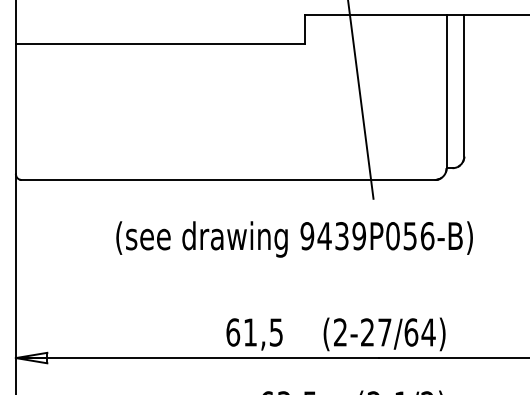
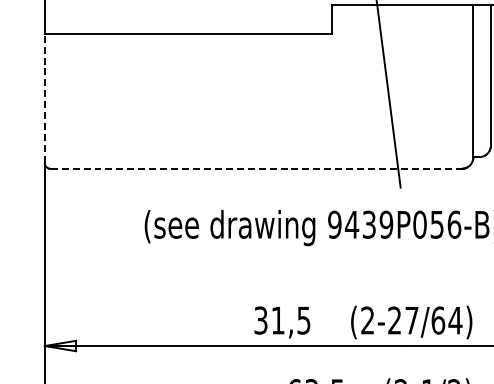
line: (15, 109) -> (44, 98), solid -> dashed
line: (228, 180) -> (256, 169), solid -> dashed
text: (233, 332) -> (261, 320), 61,5 -> 31,5

